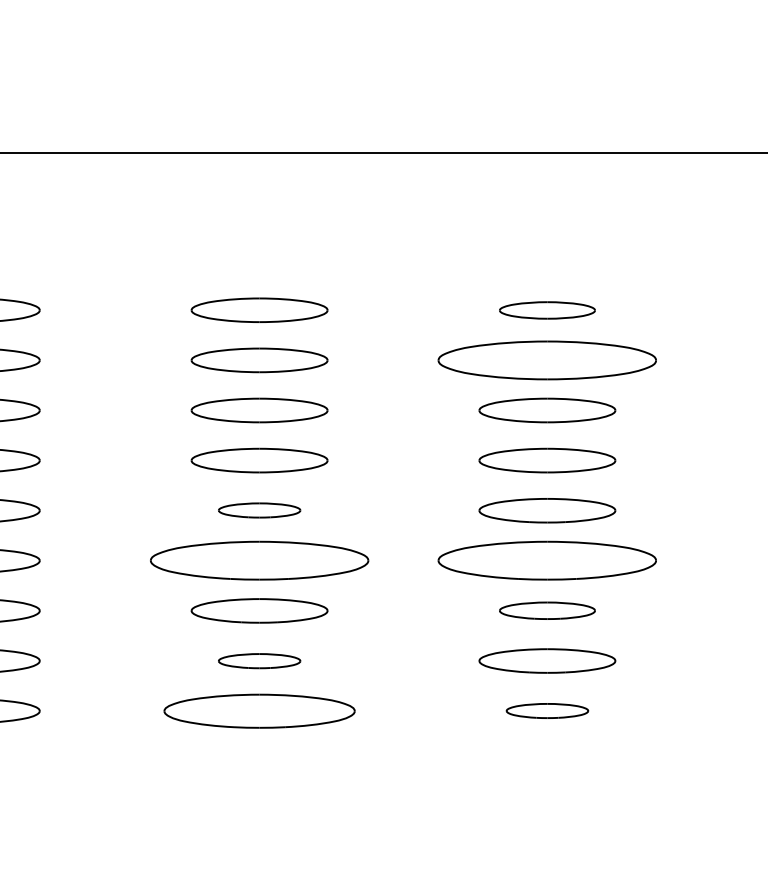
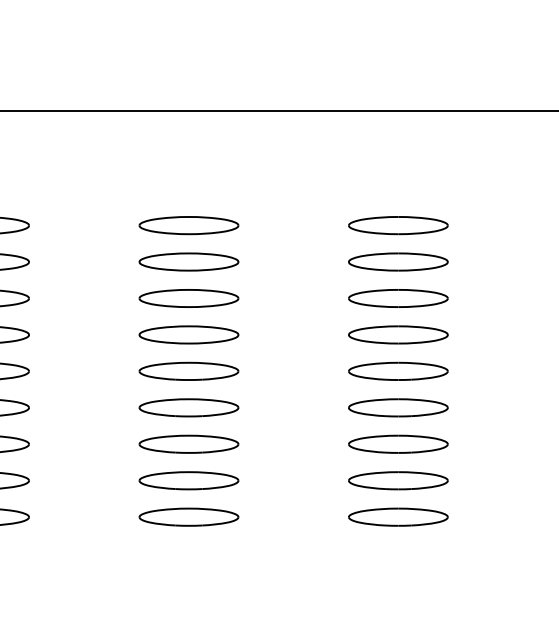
part: (547, 310) -> (398, 225), size x1.43
part: (547, 359) -> (398, 261), size x0.62
part: (258, 509) -> (188, 370), size x1.67
part: (258, 560) -> (188, 407), size x0.62
part: (547, 560) -> (398, 407), size x0.62
part: (547, 609) -> (398, 443), size x1.43
part: (258, 660) -> (188, 480), size x1.67
part: (258, 710) -> (188, 516), size x0.71
part: (547, 710) -> (398, 516), size x1.67

